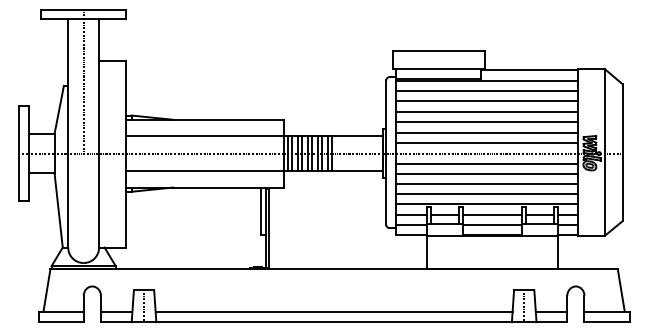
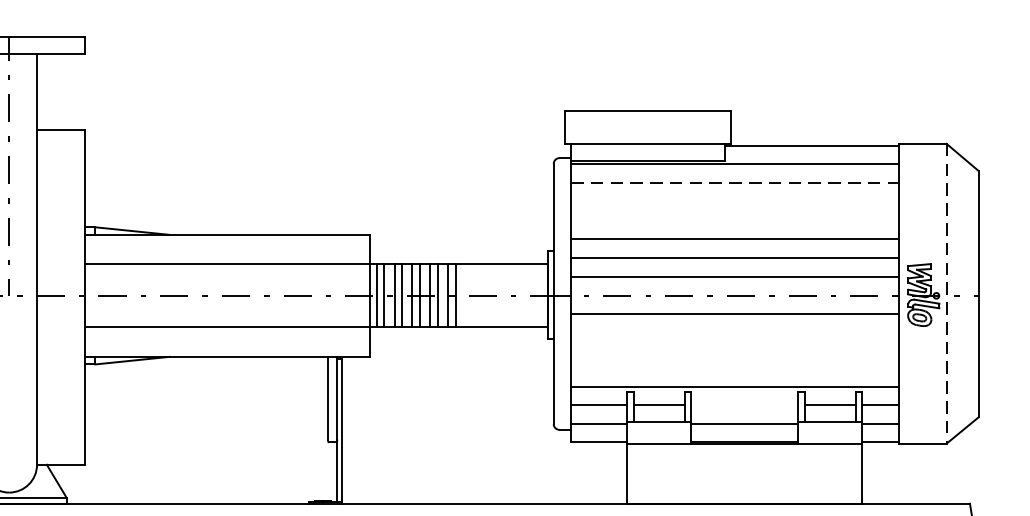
line: (487, 91) -> (735, 184), solid -> dashed
line: (486, 101) -> (733, 202), removed
line: (486, 111) -> (733, 220), removed
line: (604, 153) -> (946, 295), solid -> dashed
line: (486, 173) -> (733, 331), removed
line: (486, 184) -> (733, 351), removed
line: (486, 194) -> (733, 369), removed
line: (492, 214) -> (744, 405), removed

